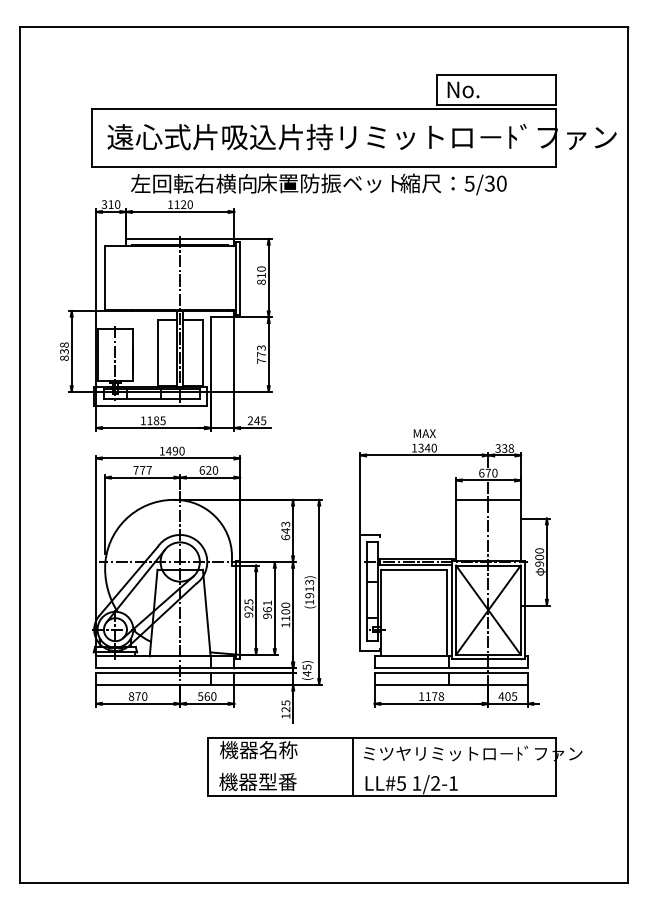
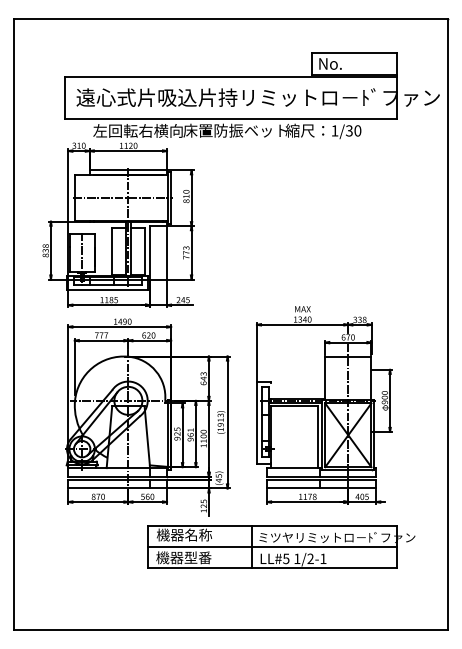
text: (469, 183) -> (334, 130), 5/30 -> 1/30
line: (172, 278) -> (122, 198), added
line: (381, 766) -> (272, 546), added

